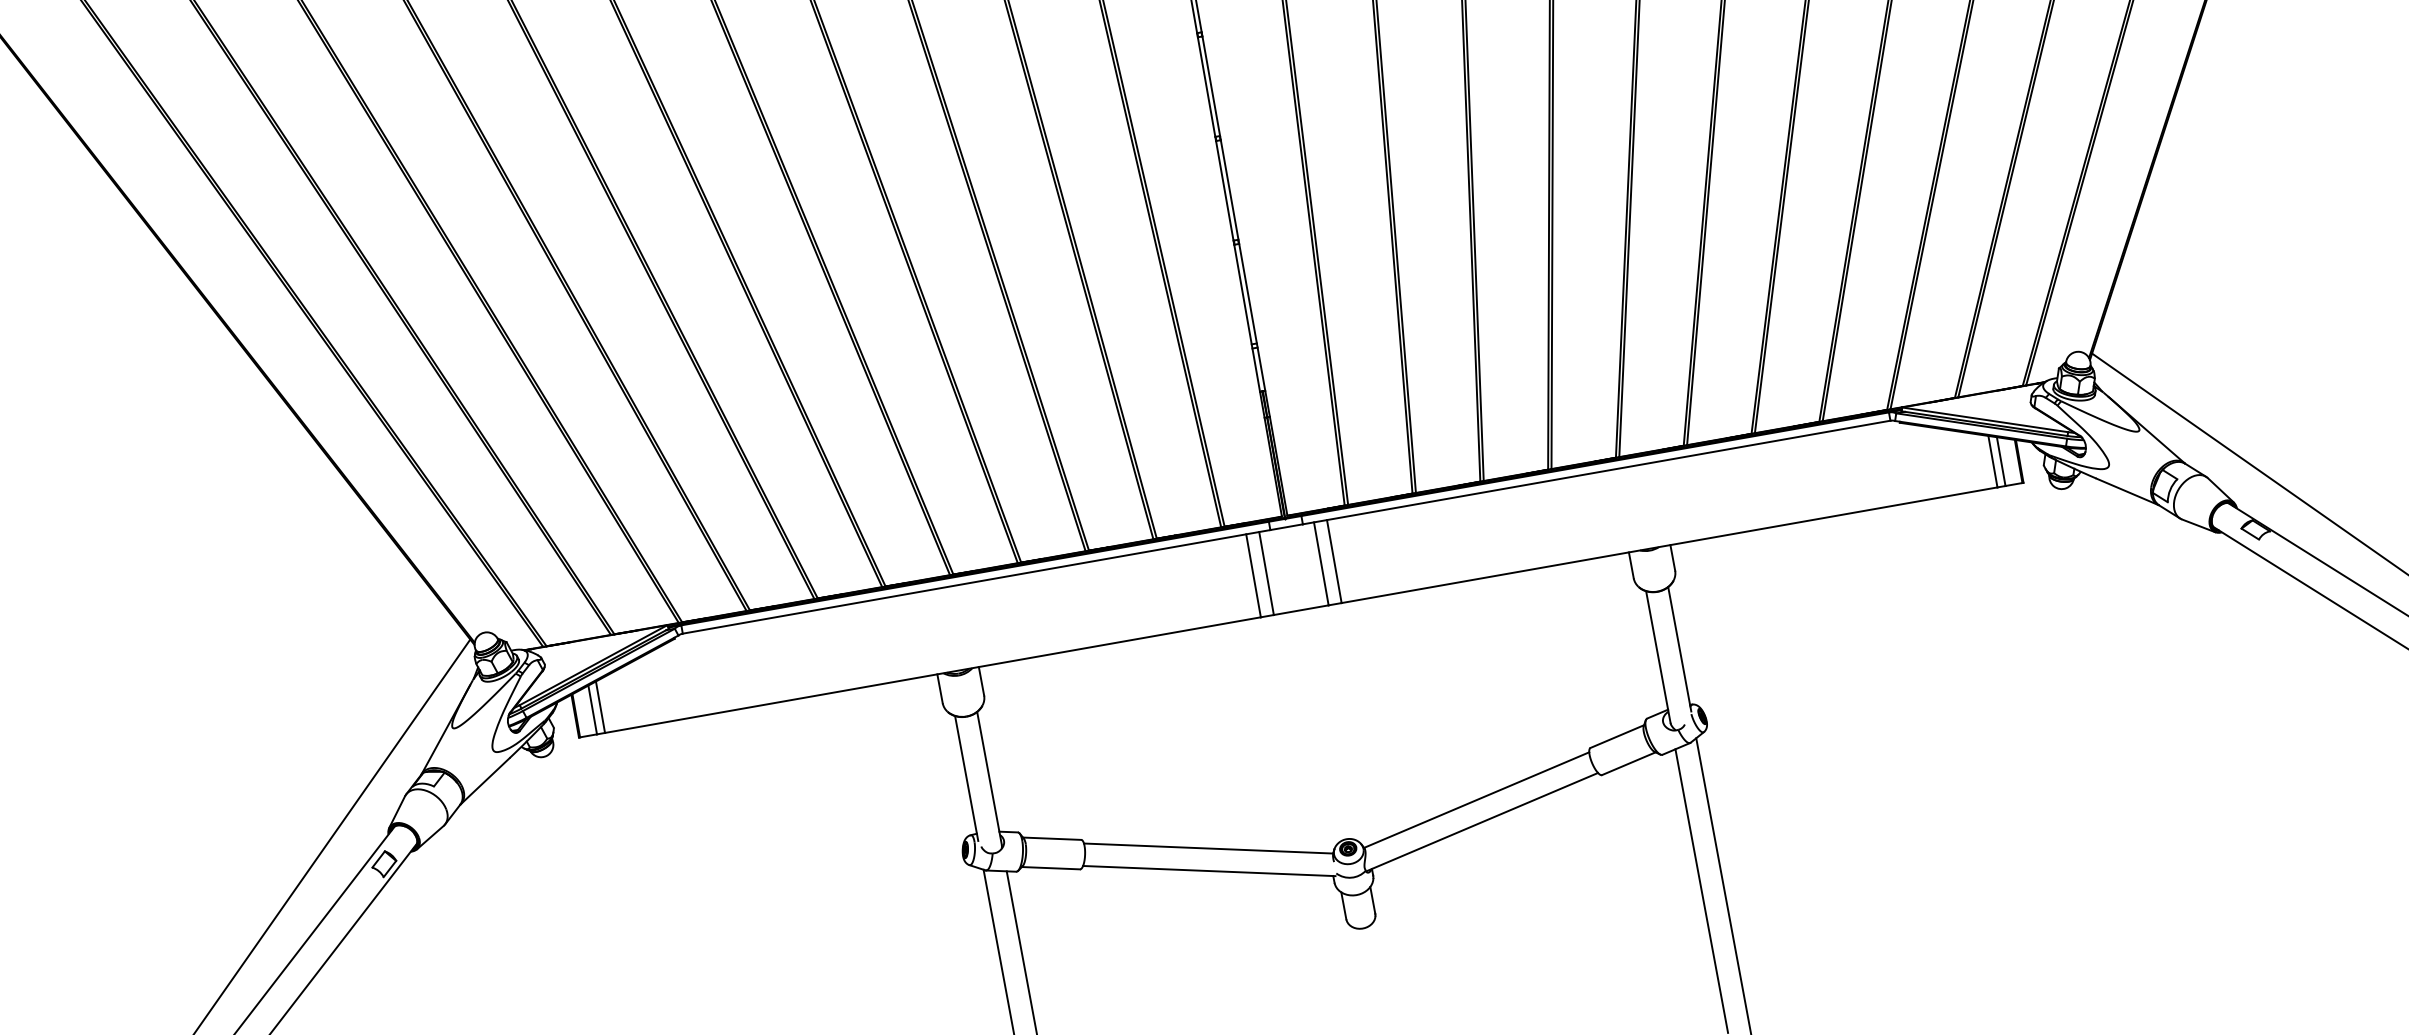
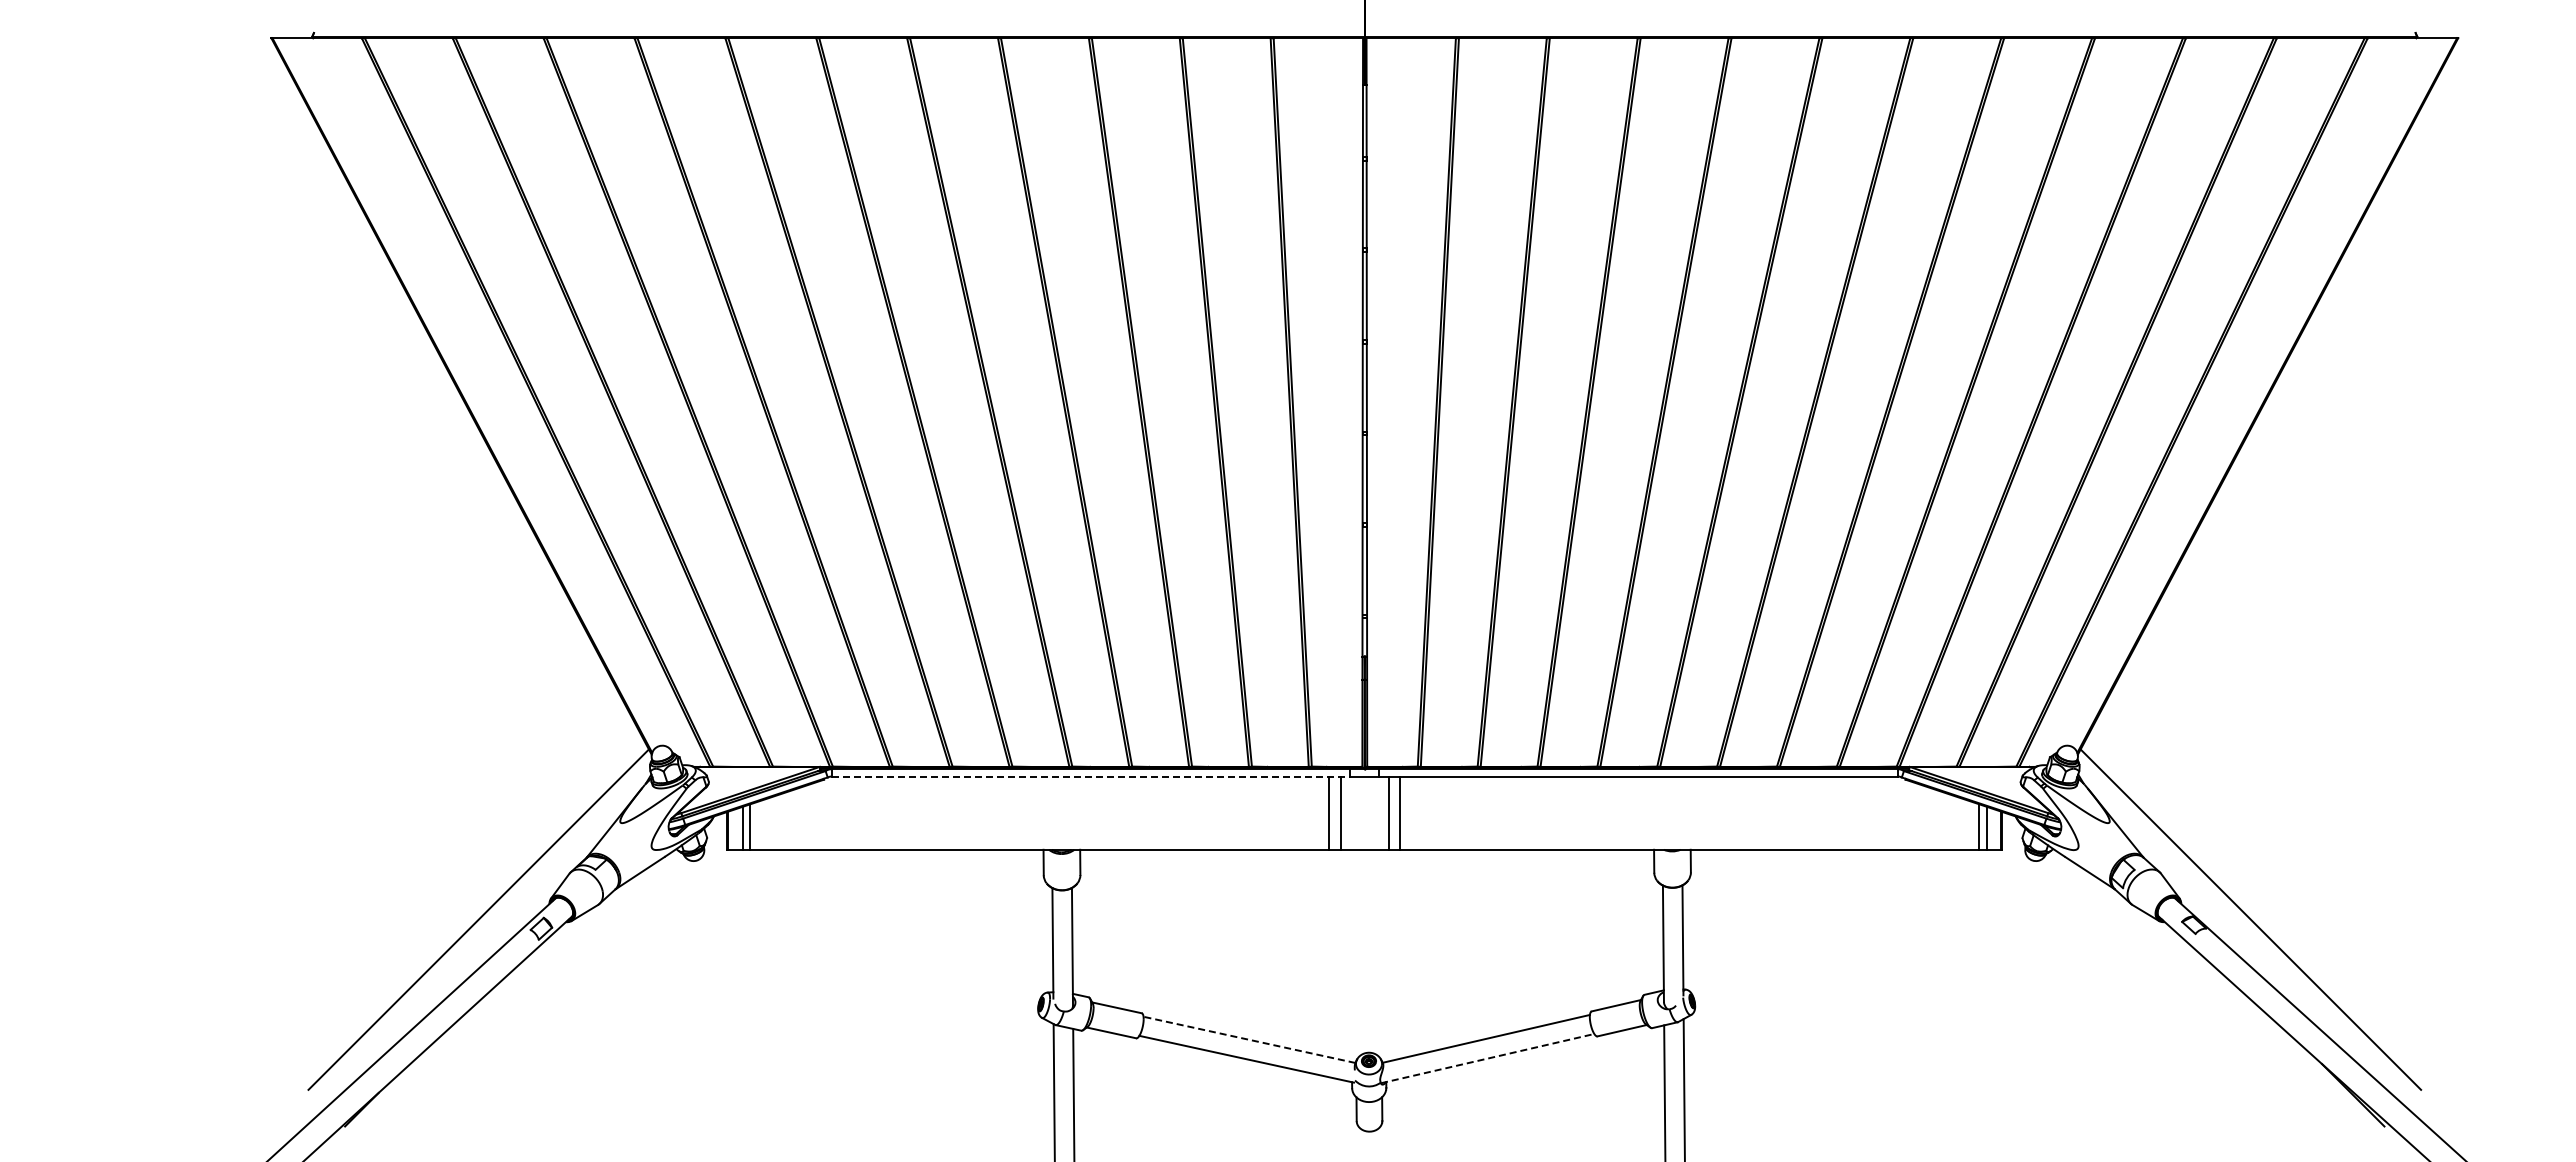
line: (977, 581) -> (1091, 776), solid -> dashed
line: (1483, 821) -> (1488, 1058), solid -> dashed
line: (1208, 848) -> (1249, 1039), solid -> dashed

